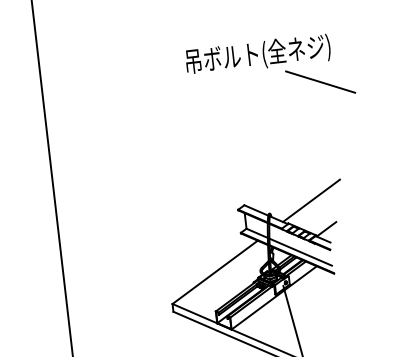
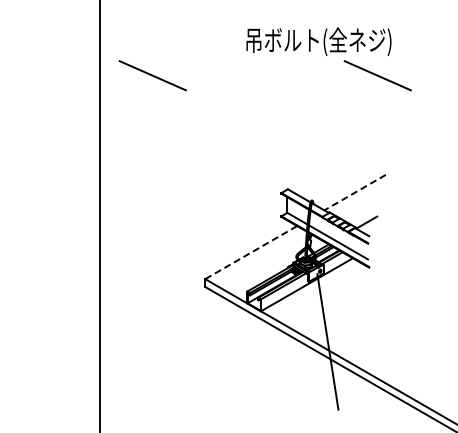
line: (96, 107) -> (152, 75), added
line: (310, 200) -> (354, 192), solid -> dashed
line: (214, 272) -> (250, 252), solid -> dashed

